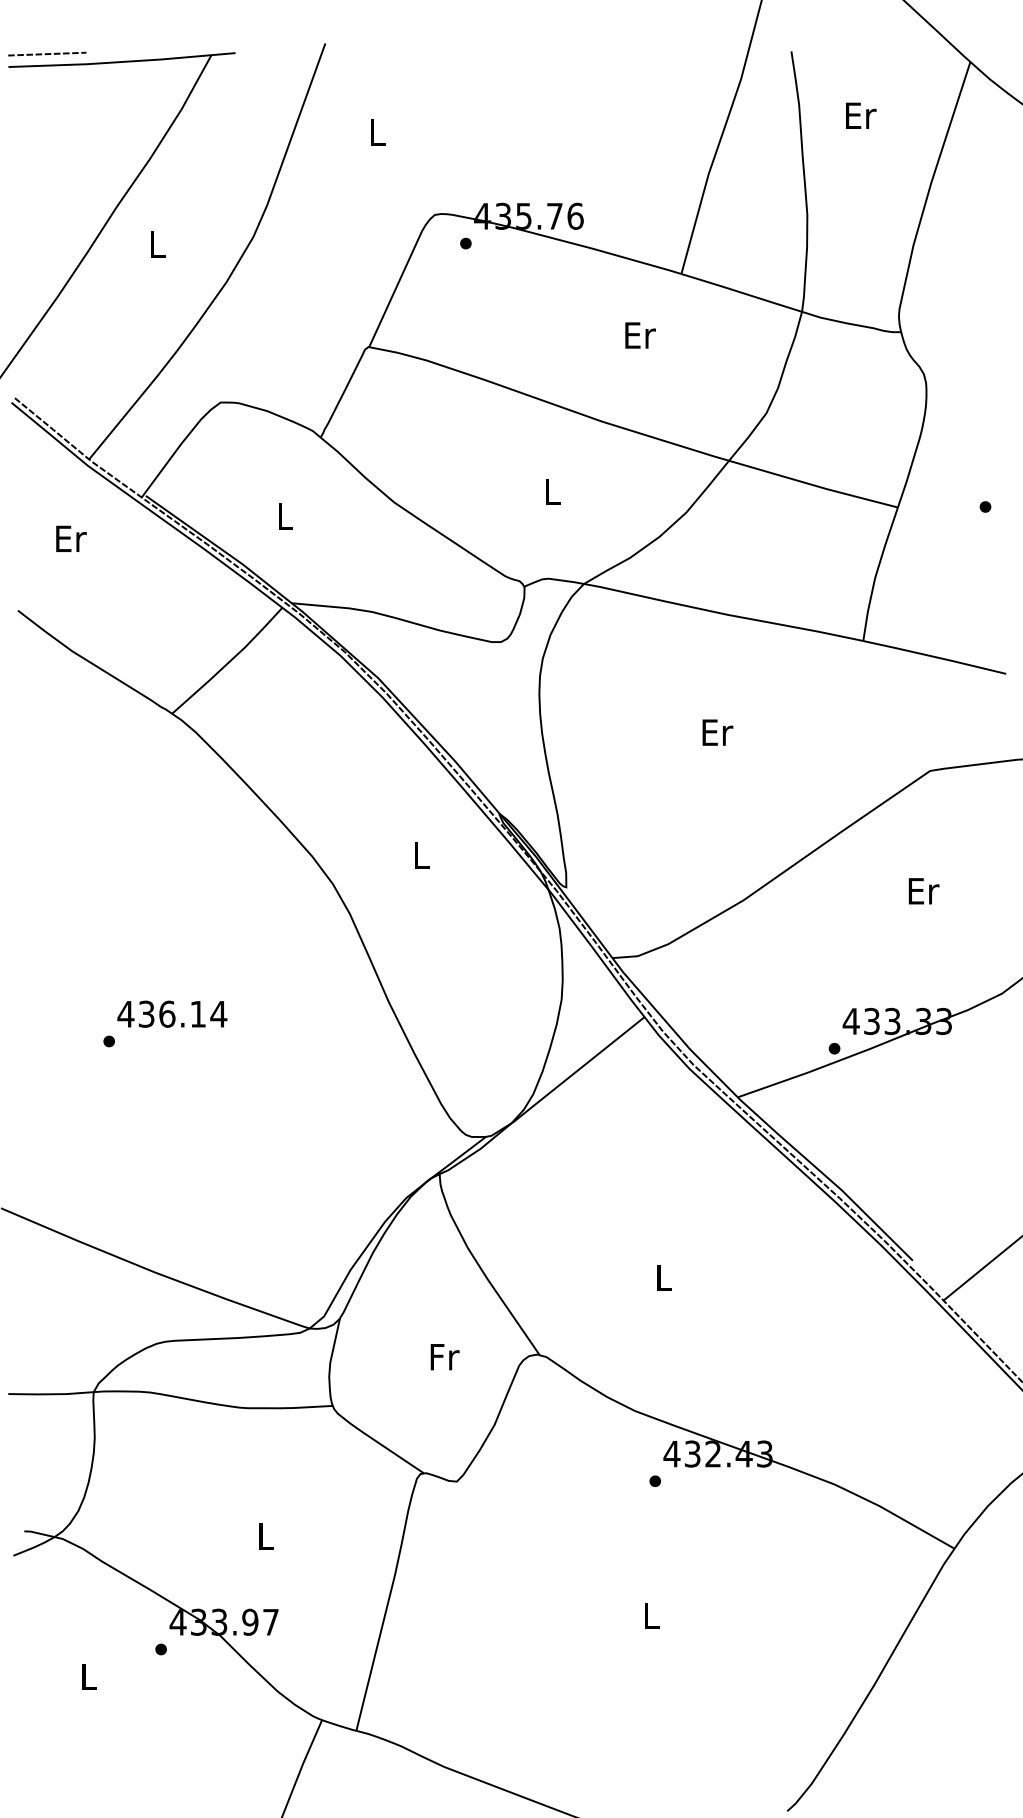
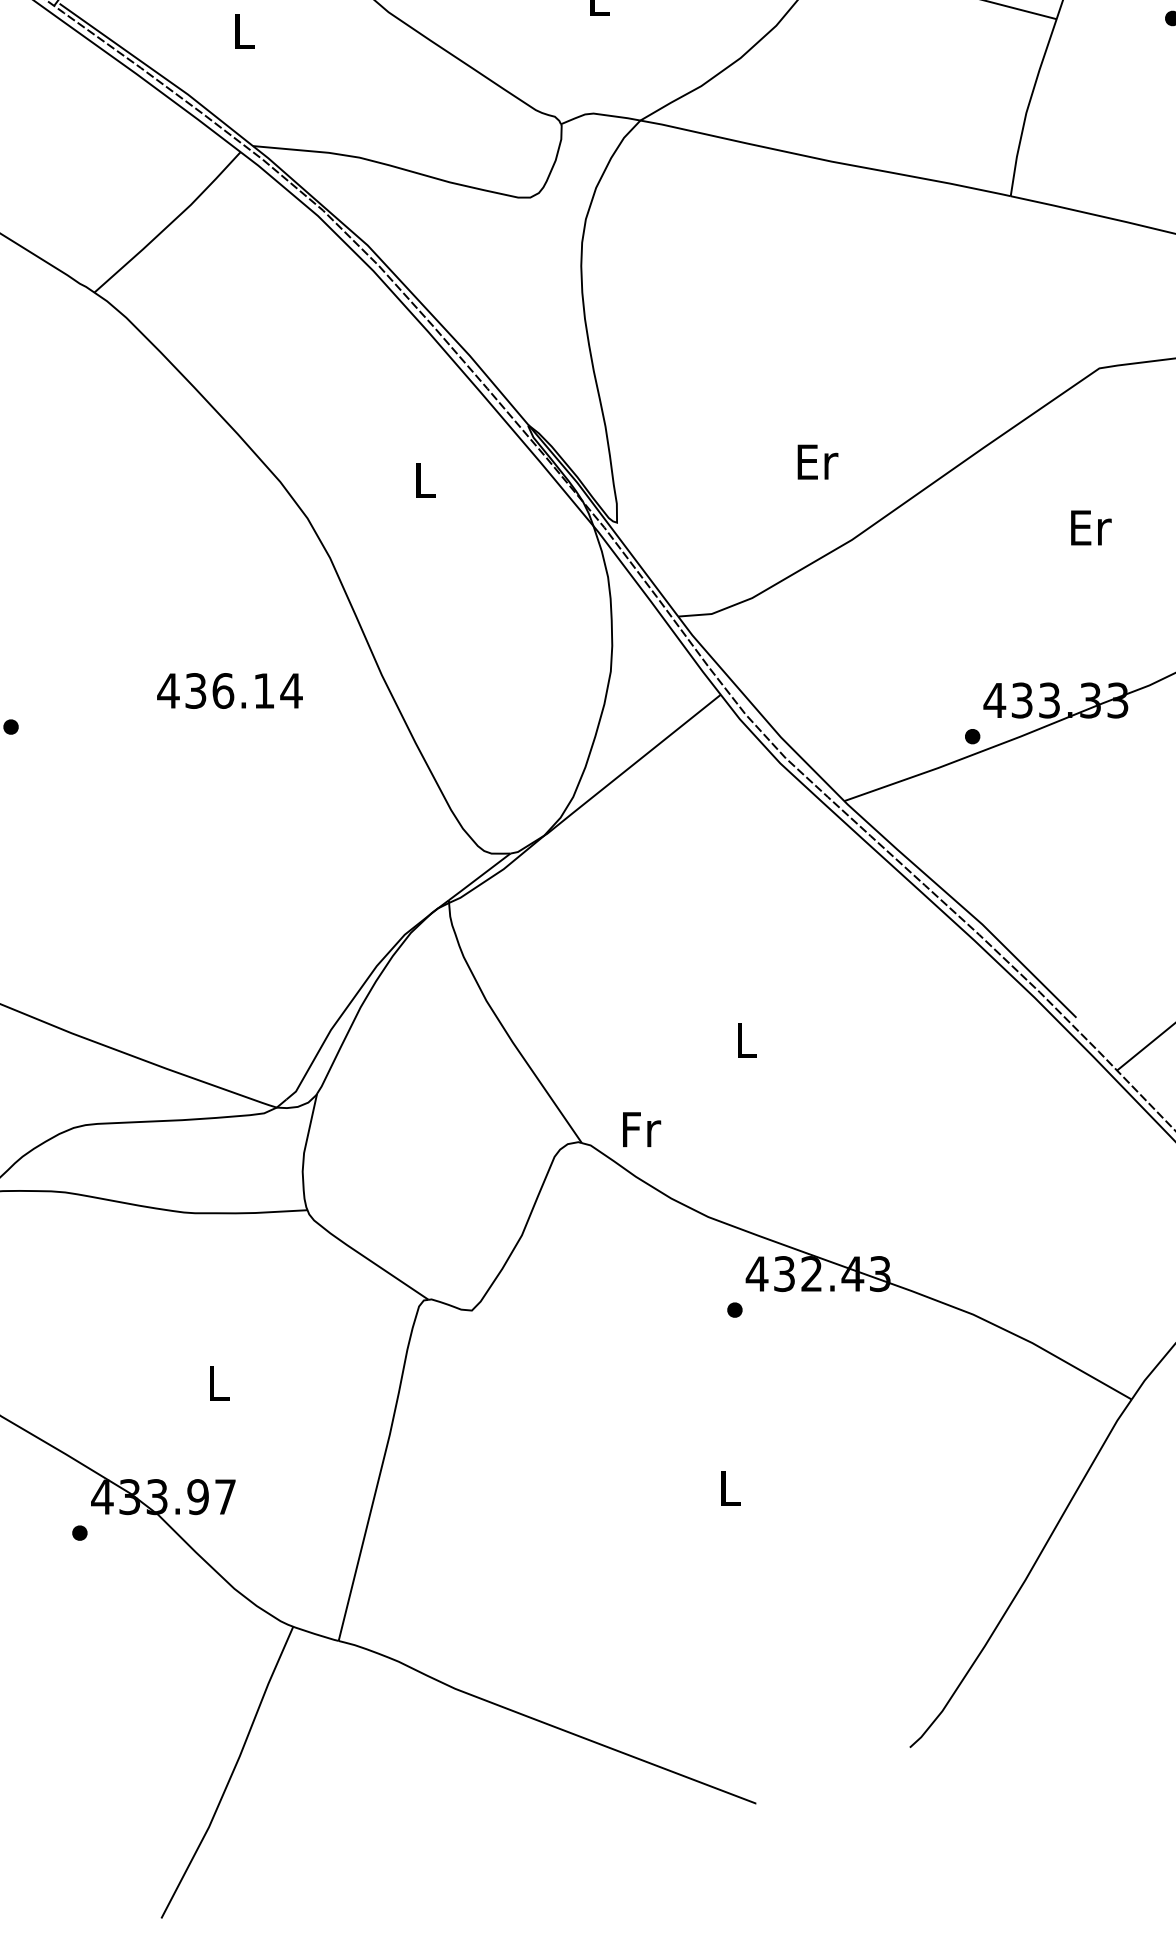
text: (717, 732) -> (817, 461), moved
text: (172, 1013) -> (230, 689), moved
text: (444, 1357) -> (641, 1130), moved

